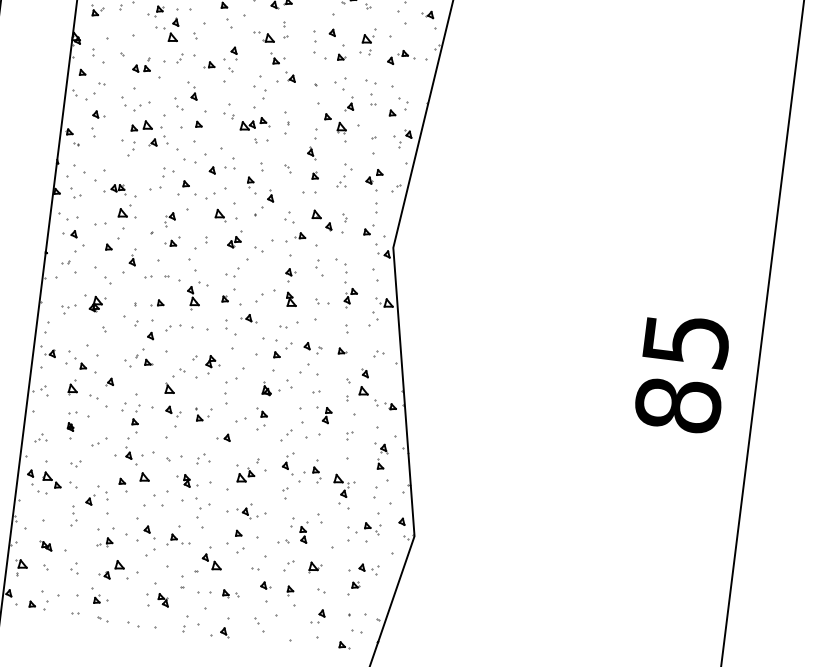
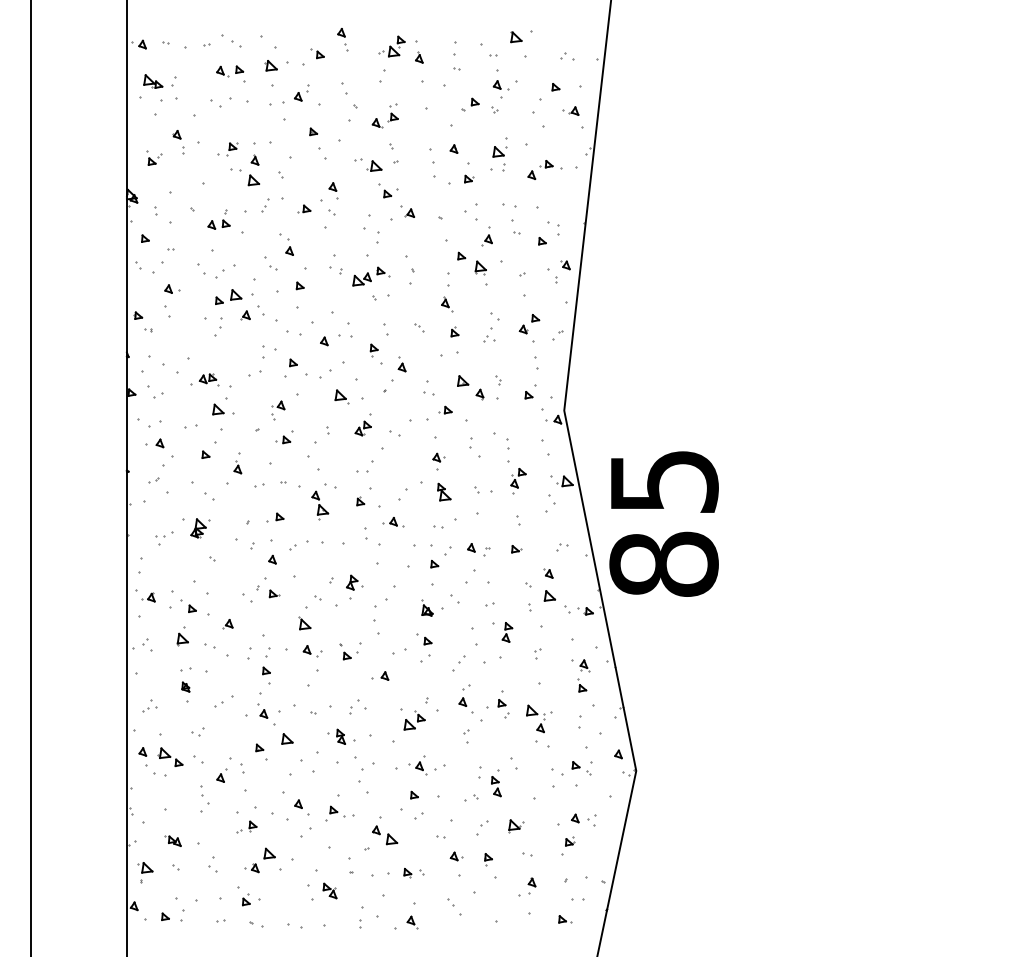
text: (681, 373) -> (663, 523), moved

